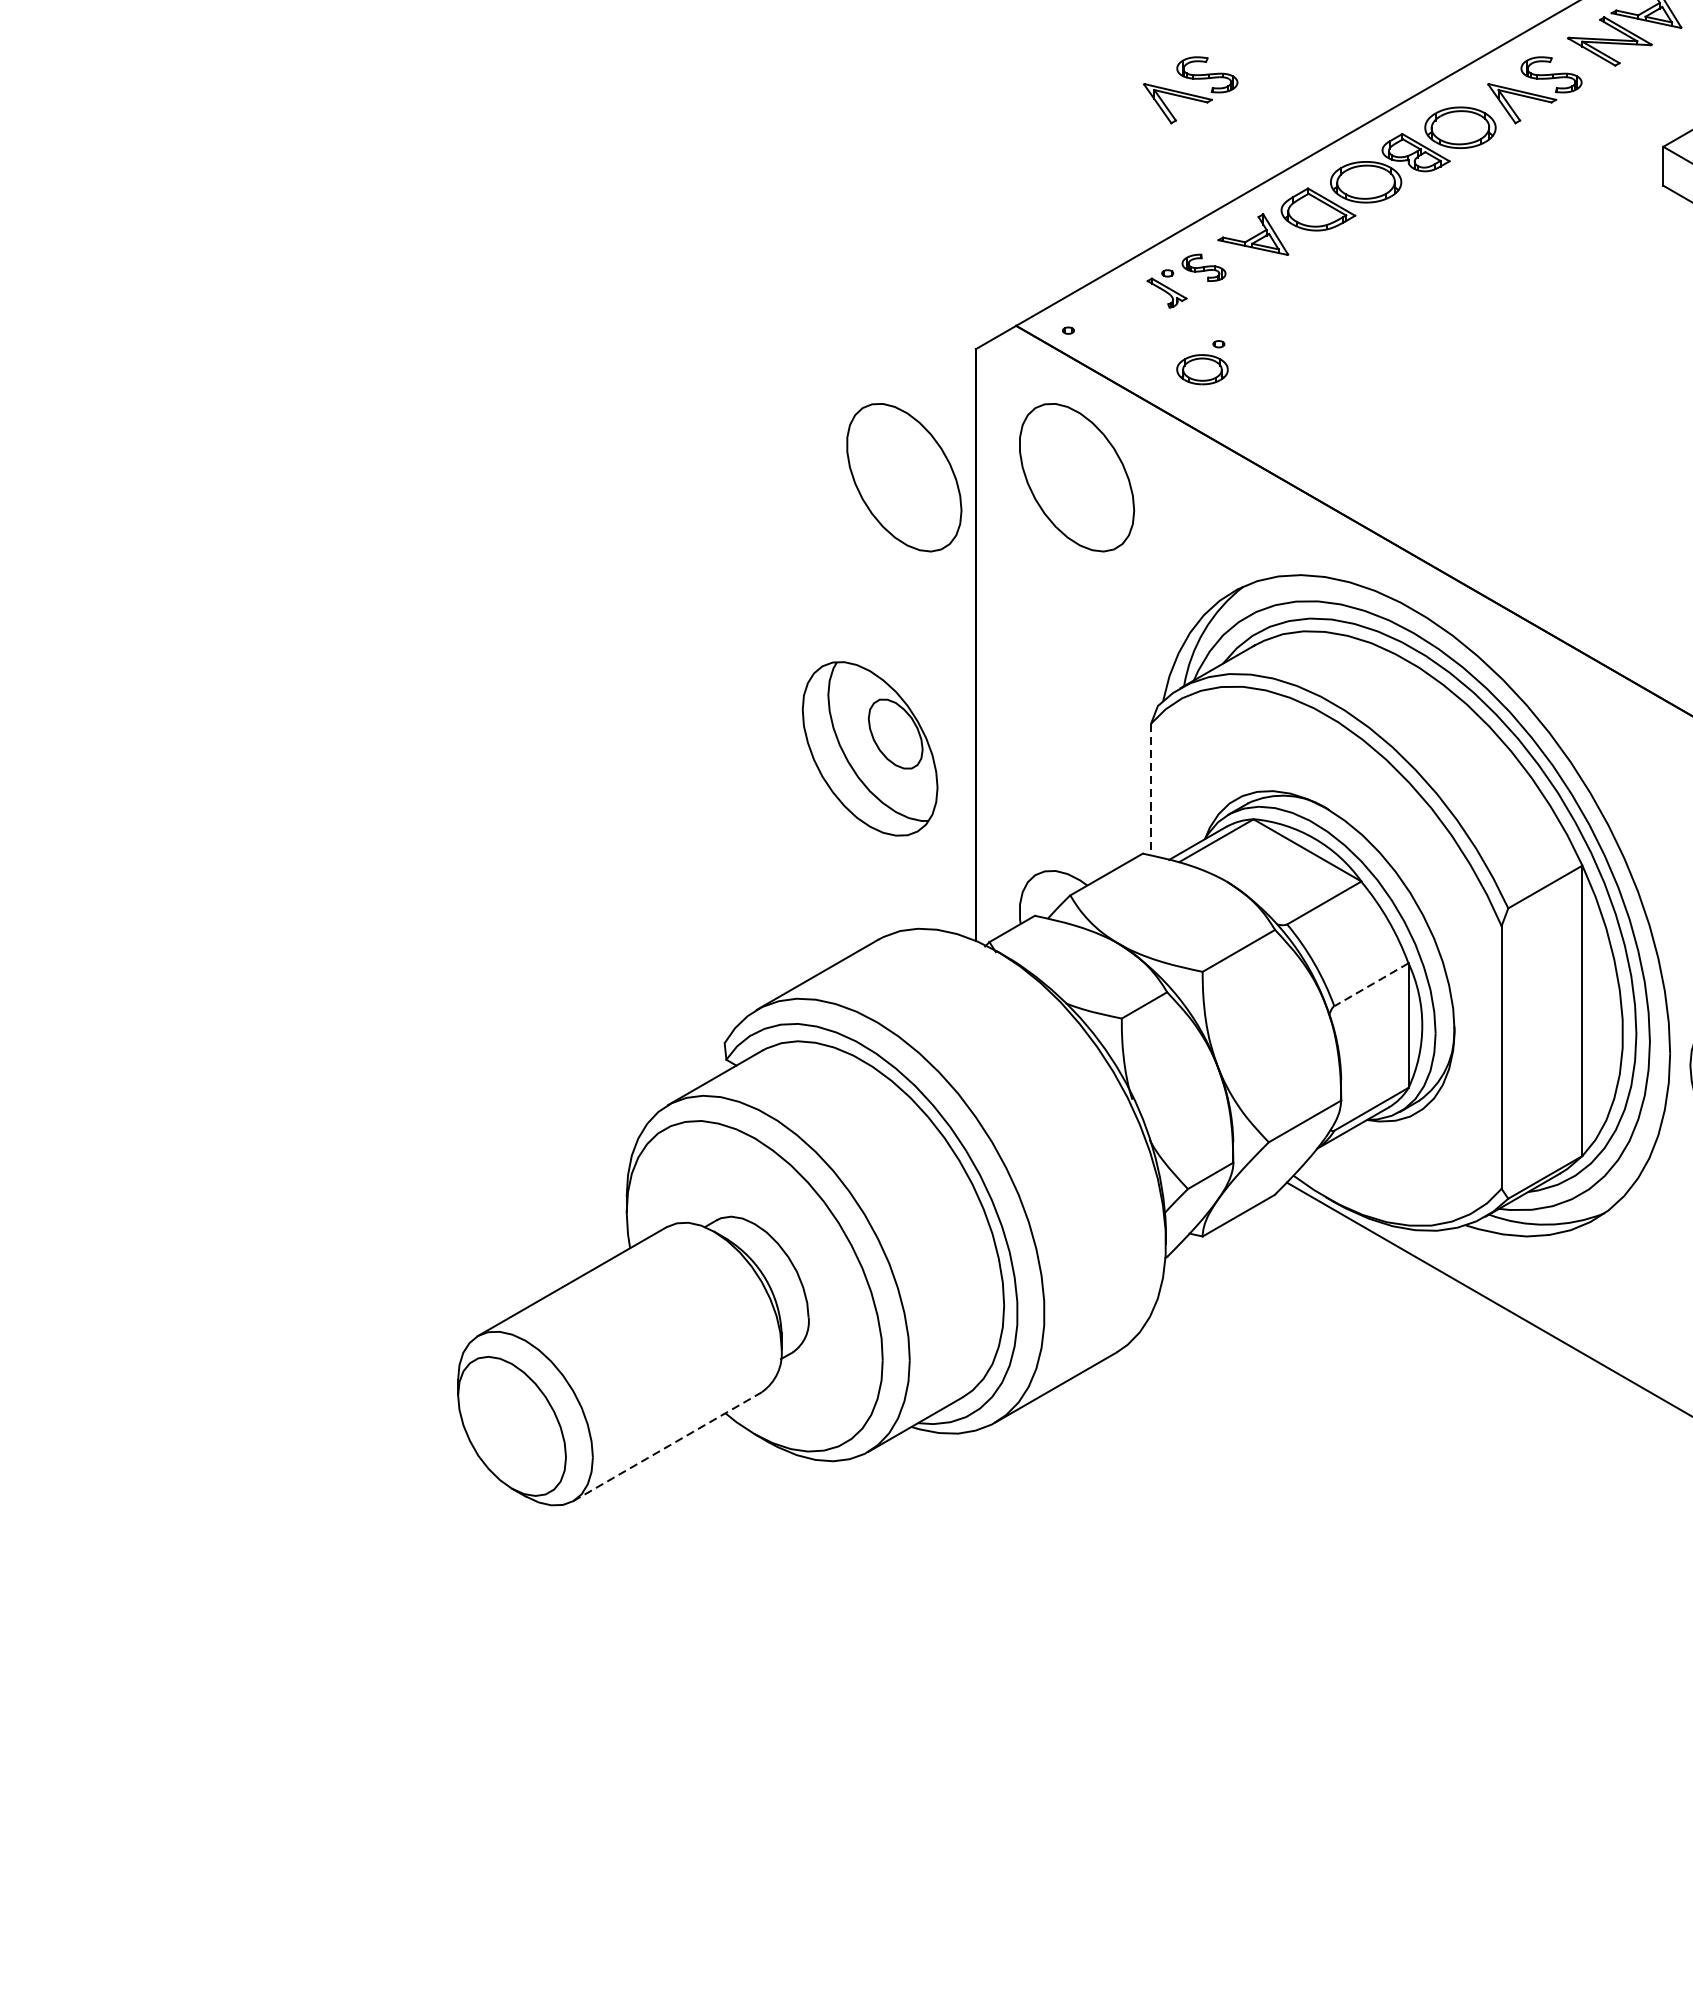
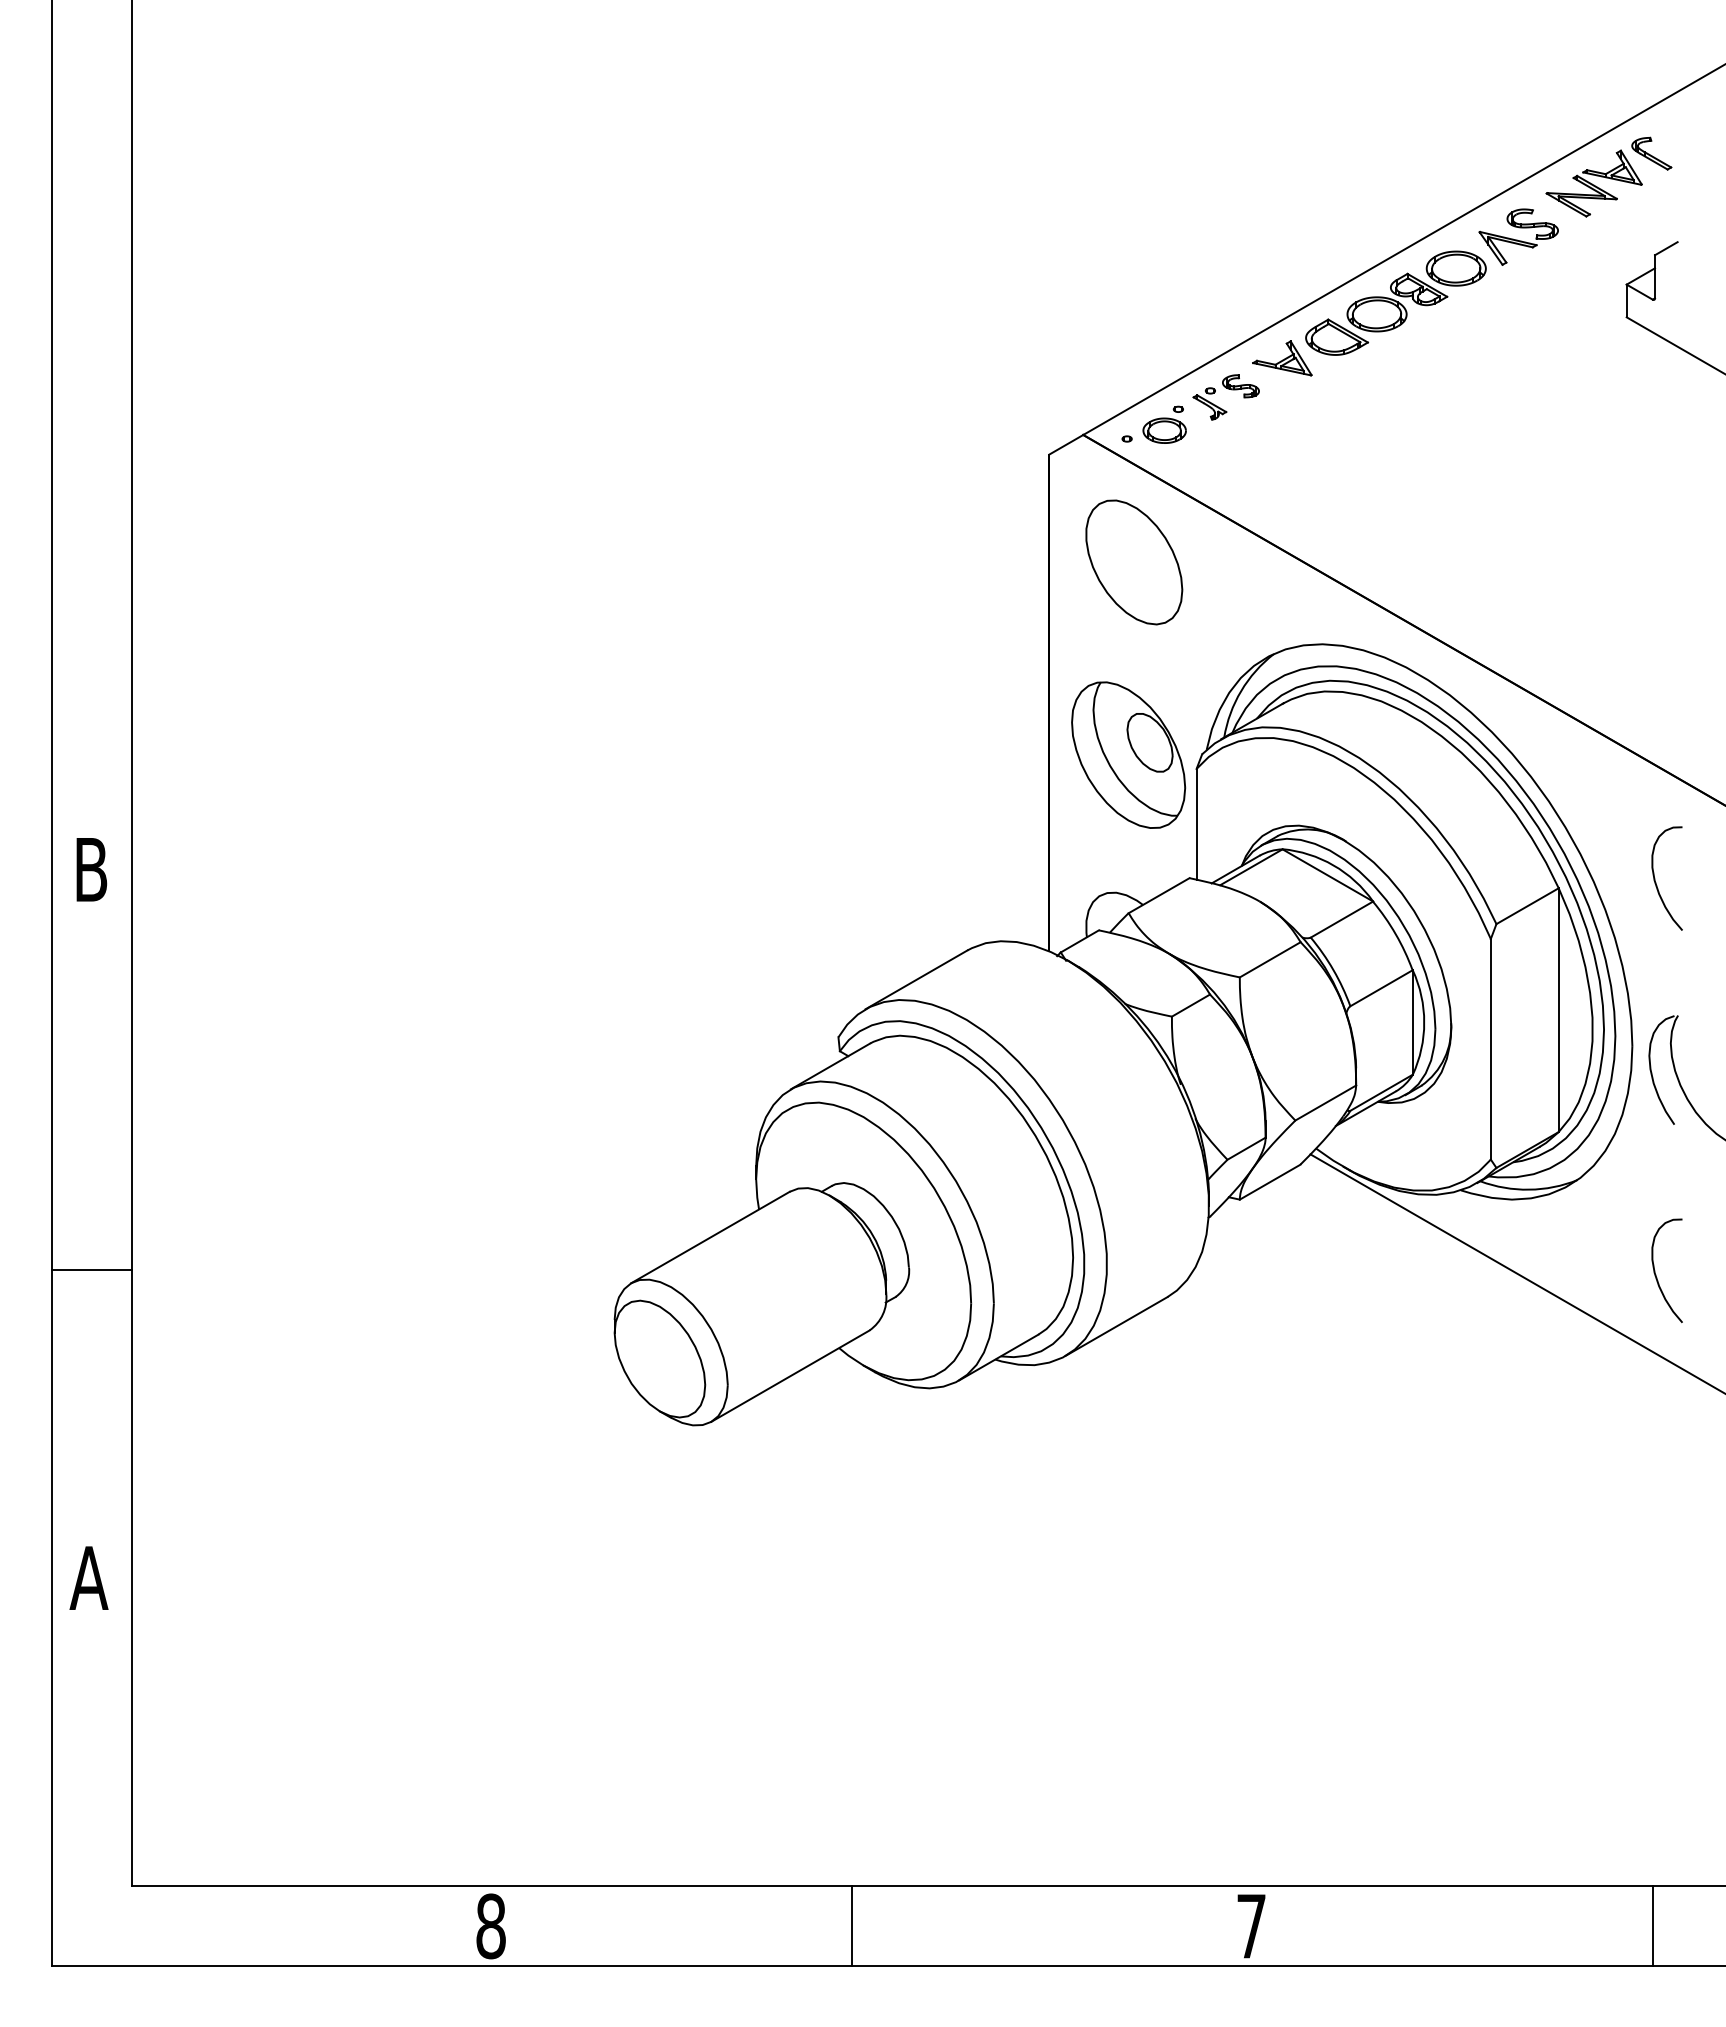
part: (1190, 89) -> (1229, 236), removed
part: (1202, 362) -> (1164, 424), moved
part: (904, 477) -> (989, 562), removed
part: (870, 748) -> (1128, 754), moved
line: (1151, 789) -> (1196, 824), dashed -> solid
line: (1371, 985) -> (1381, 988), dashed -> solid
line: (667, 1445) -> (790, 1375), dashed -> solid

